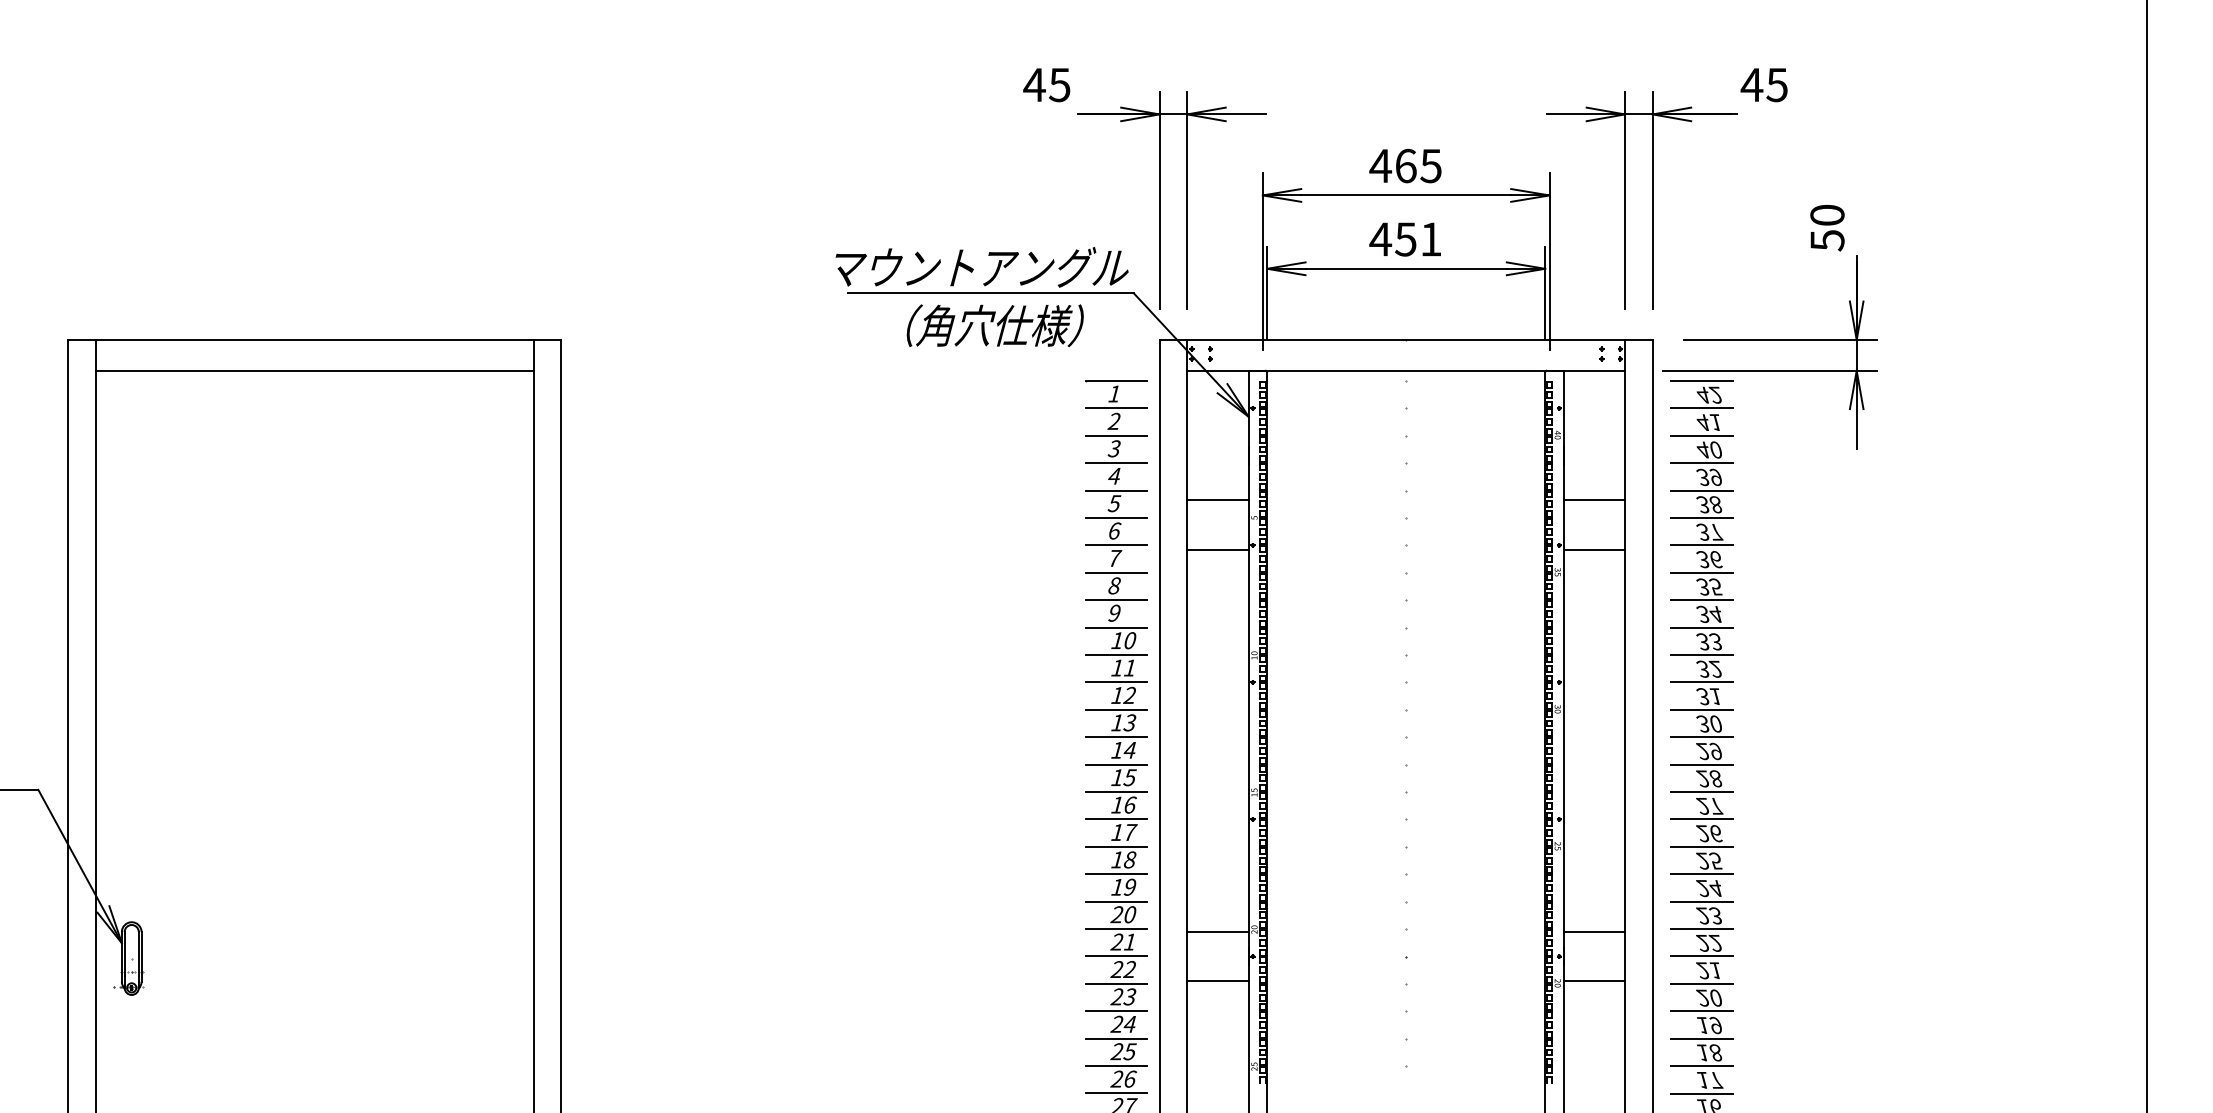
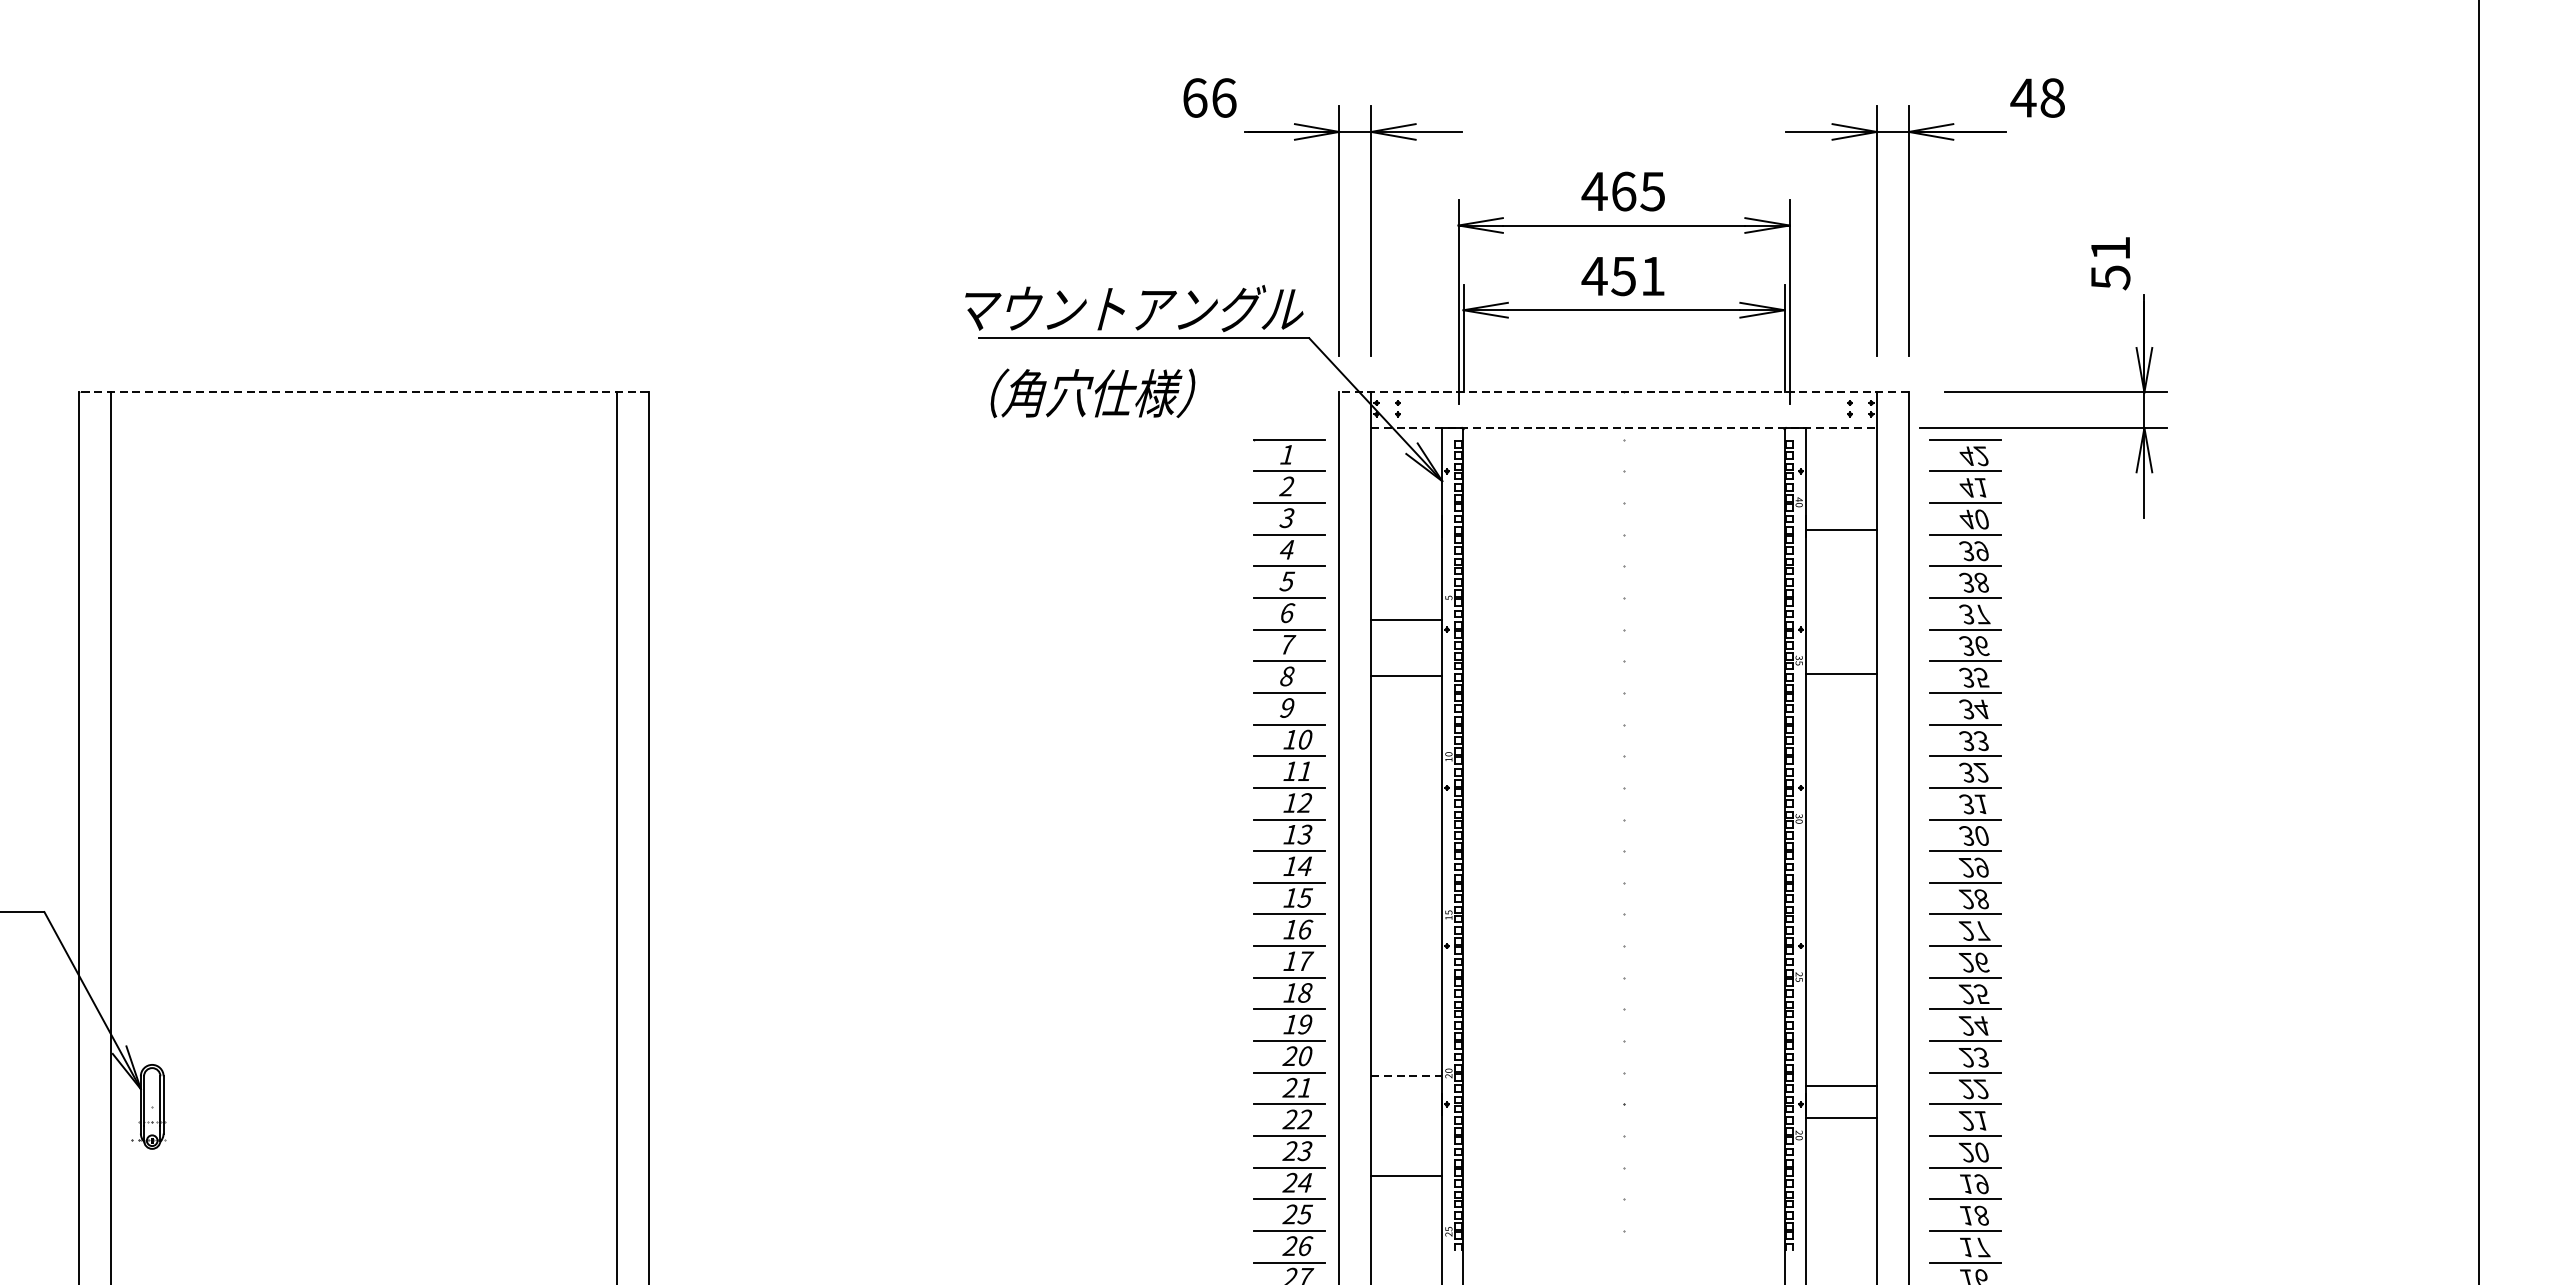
text: (1046, 84) -> (1208, 97), 45 -> 66
text: (1776, 85) -> (2051, 98), 45 -> 48
text: (1827, 214) -> (2110, 247), 50 -> 51
text: (994, 325) -> (1092, 393), moved
line: (314, 339) -> (363, 391), solid -> dashed
line: (1406, 339) -> (1624, 391), solid -> dashed
line: (314, 370) -> (363, 427), removed
line: (1406, 370) -> (1624, 427), solid -> dashed
line: (1217, 500) -> (1406, 620), moved
line: (1594, 500) -> (1841, 530), moved
line: (1217, 549) -> (1406, 675), moved
line: (1594, 549) -> (1841, 673), moved
line: (1217, 931) -> (1406, 1075), solid -> dashed
line: (1594, 931) -> (1841, 1117), moved
line: (1217, 981) -> (1406, 1176), moved
line: (1594, 981) -> (1841, 1085), moved

